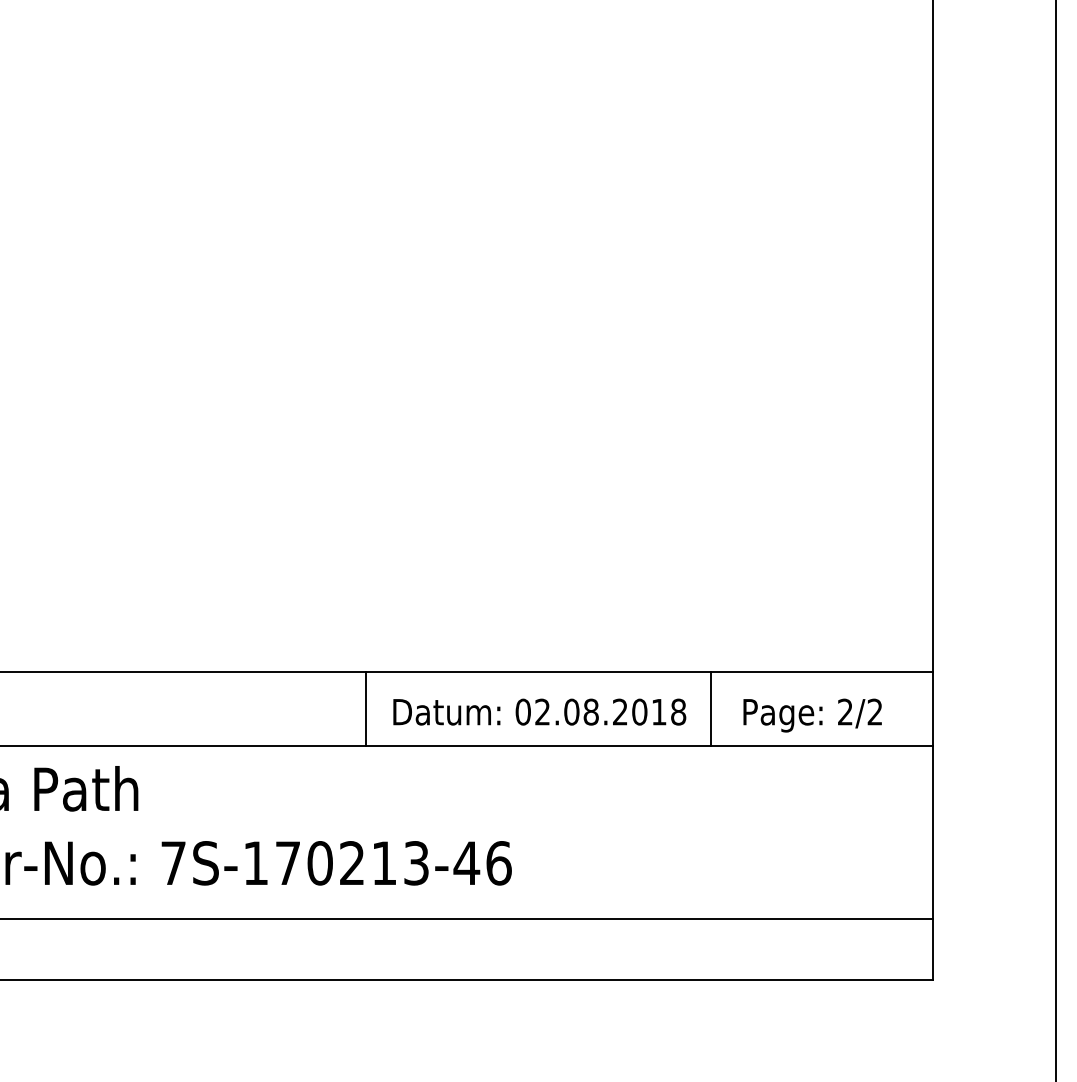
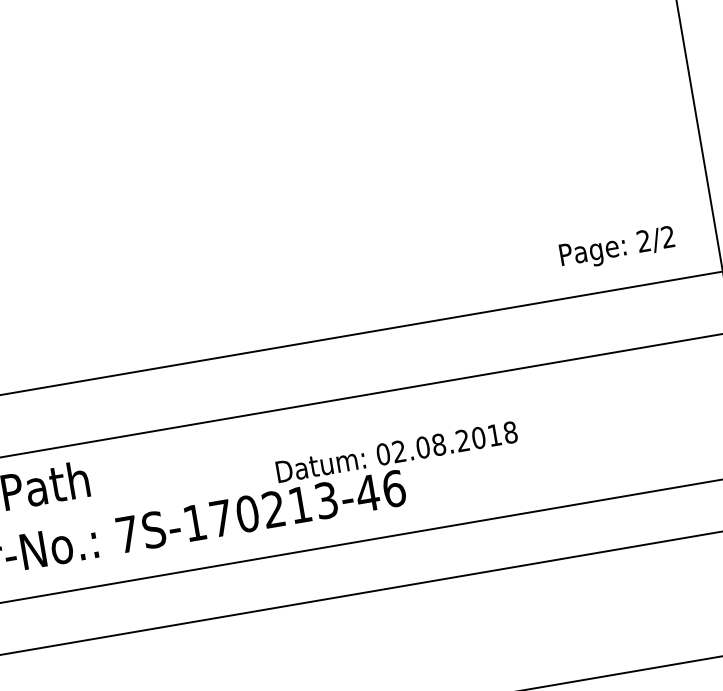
line: (365, 709) -> (263, 381), removed
line: (711, 709) -> (546, 333), removed
text: (539, 711) -> (396, 451), moved
text: (812, 715) -> (617, 248), moved

